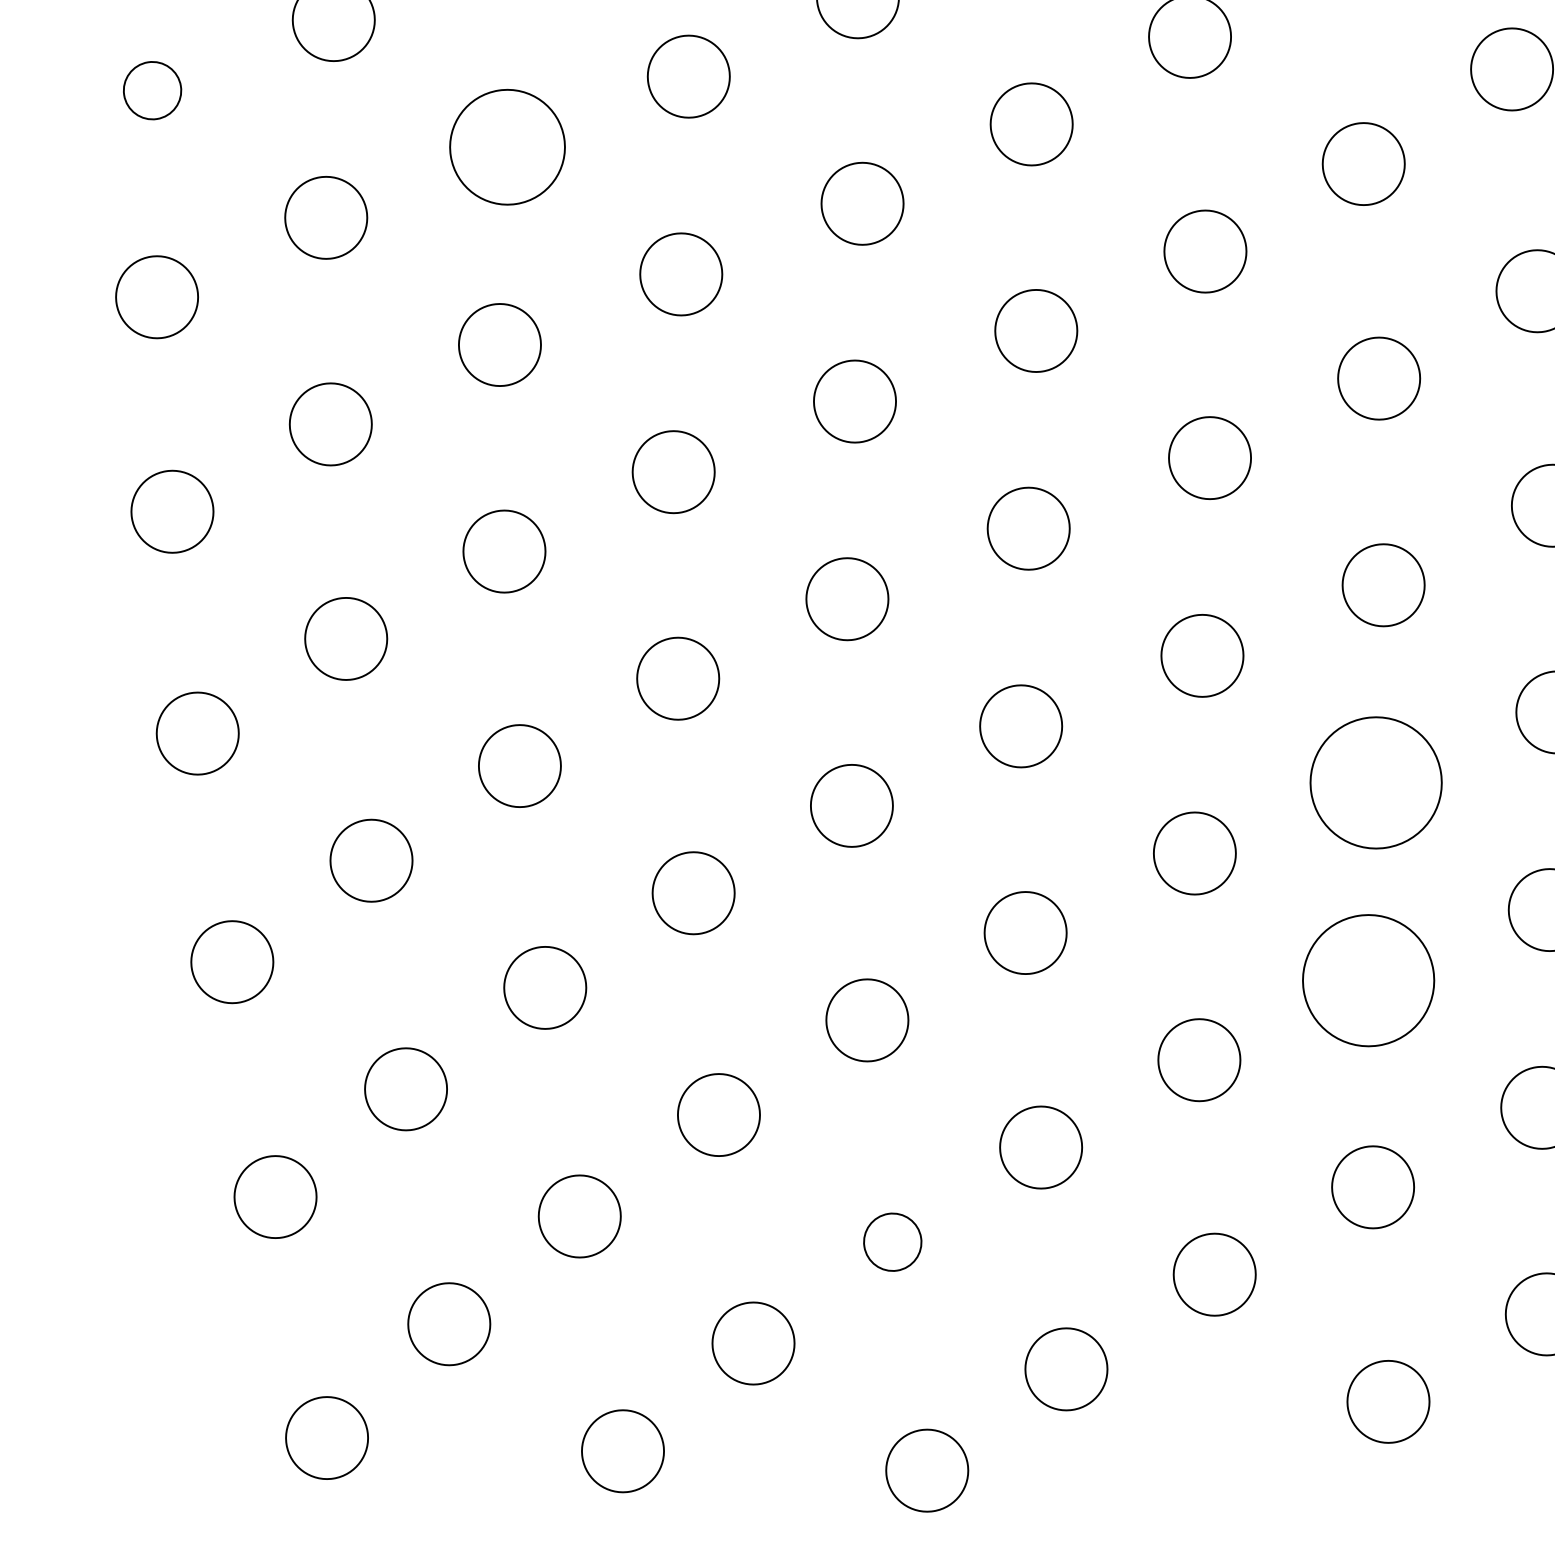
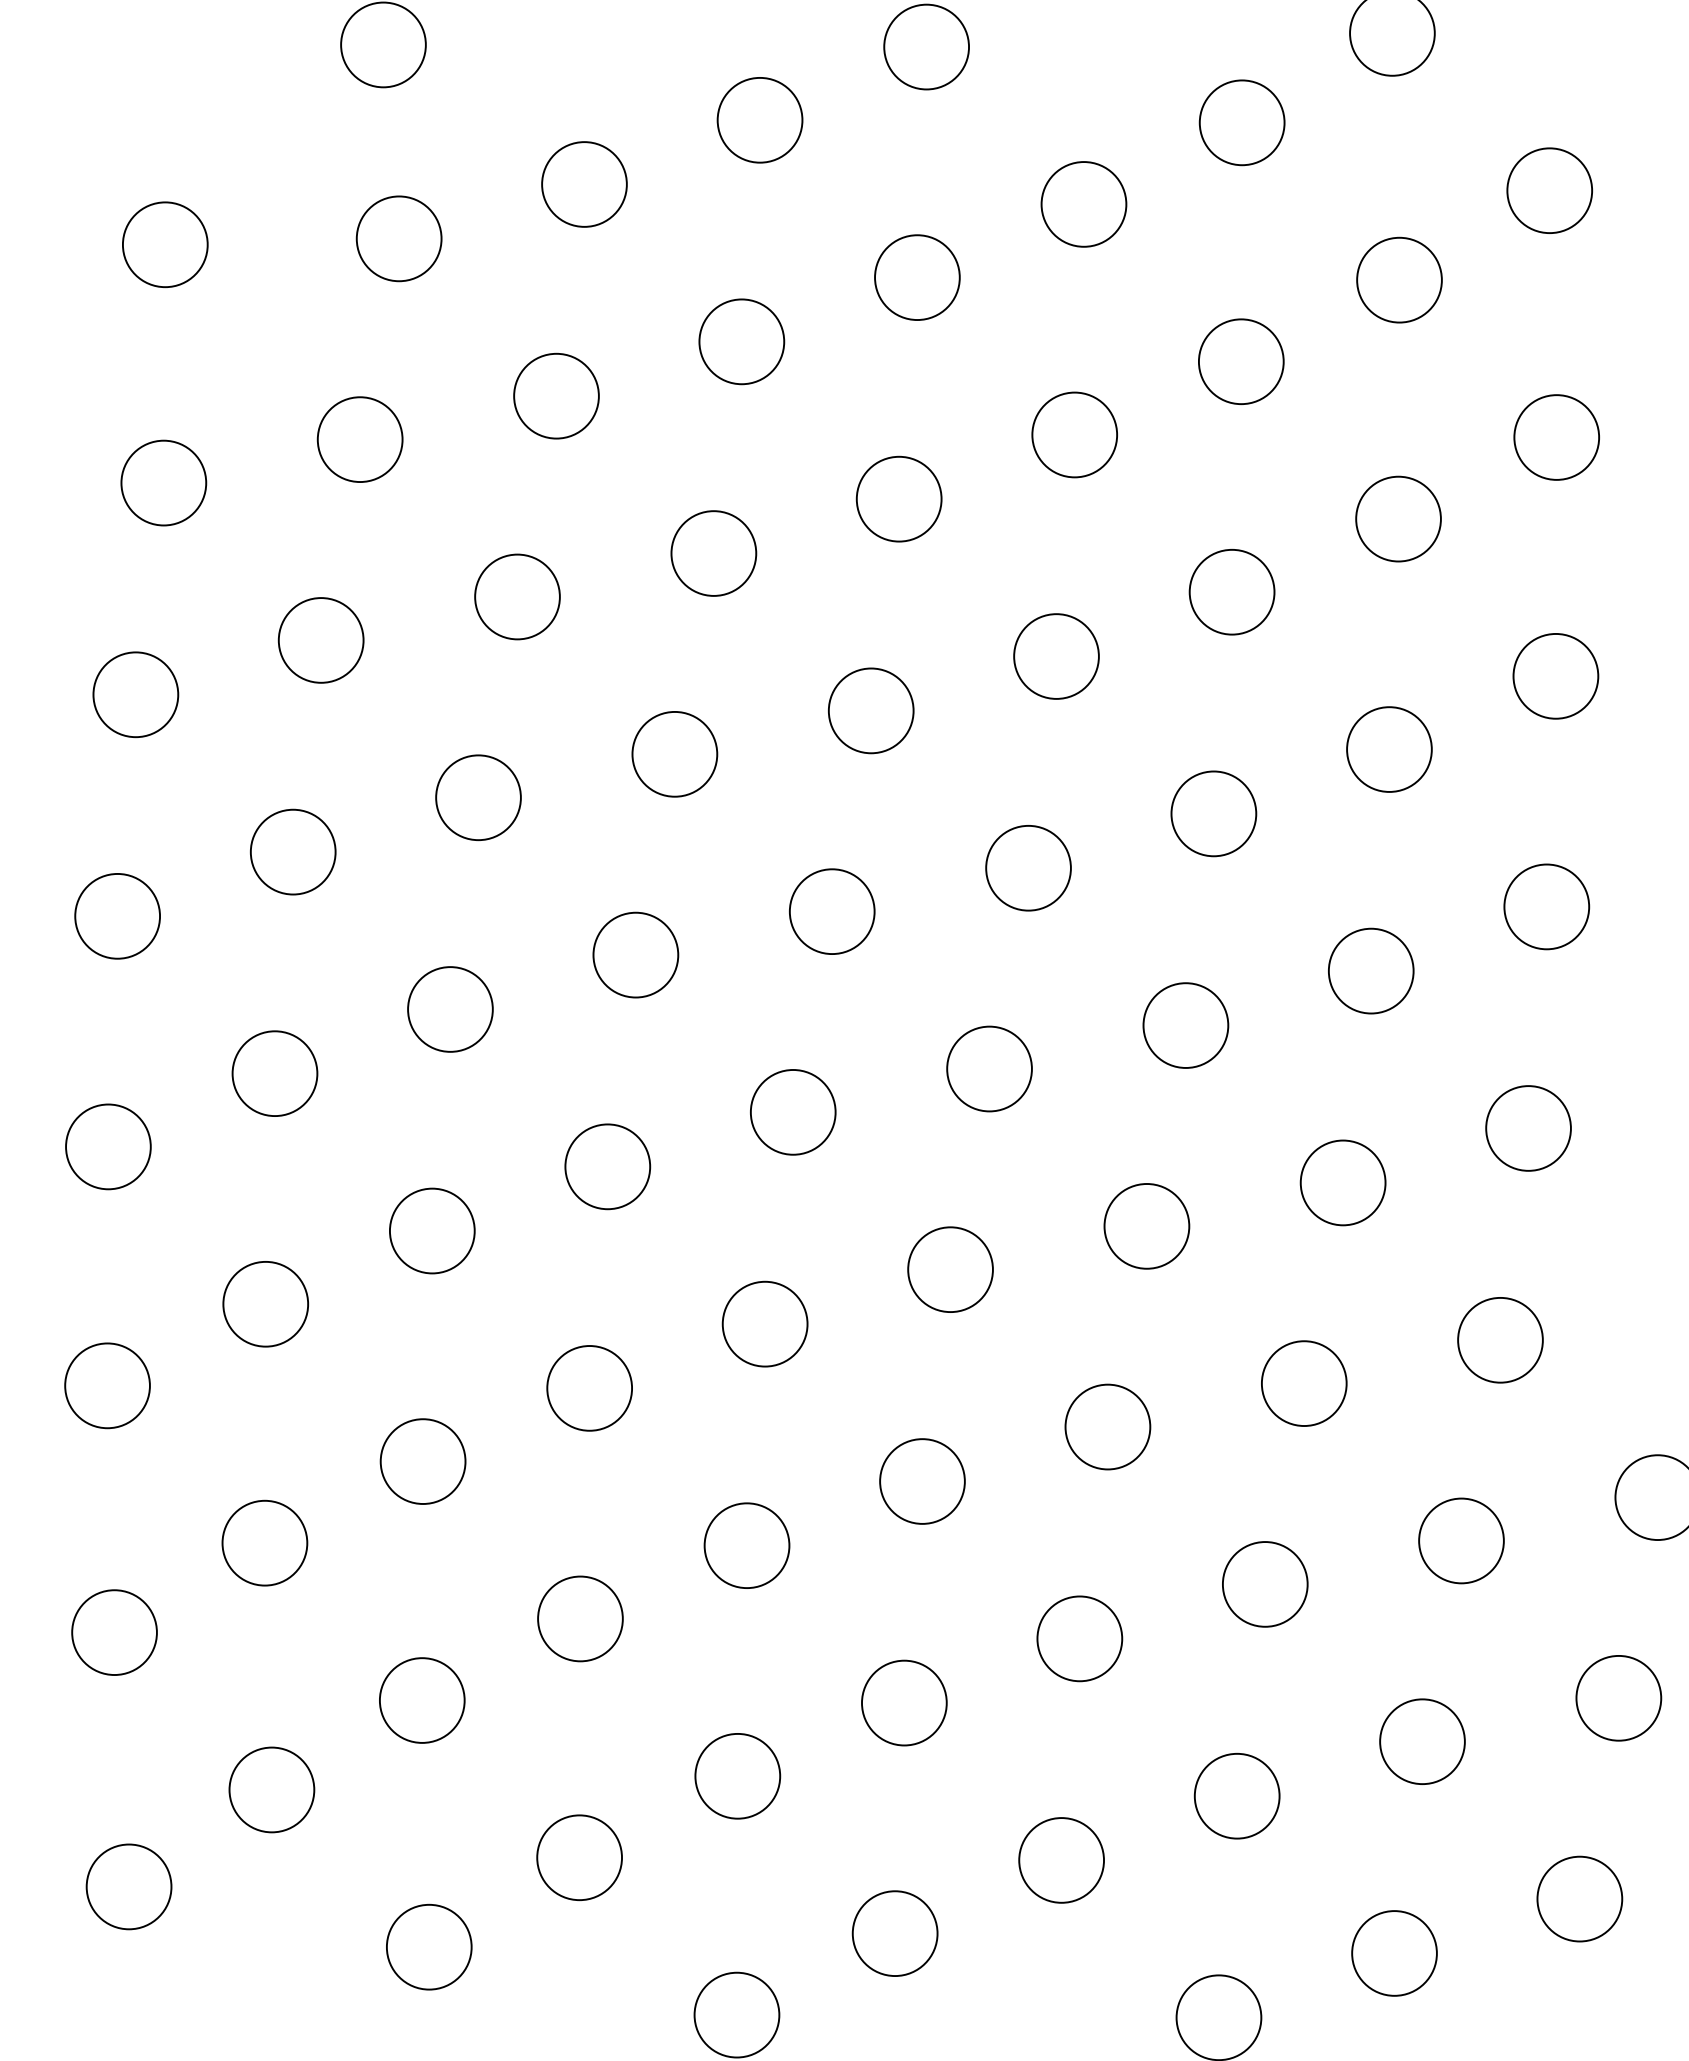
circle: (152, 90) -> (163, 482), size x1.43
circle: (507, 146) -> (517, 596), size x0.71
circle: (1375, 782) -> (1303, 1383), size x0.62
circle: (1367, 980) -> (1264, 1584), size x0.62
circle: (892, 1242) -> (737, 1776), size x1.43

